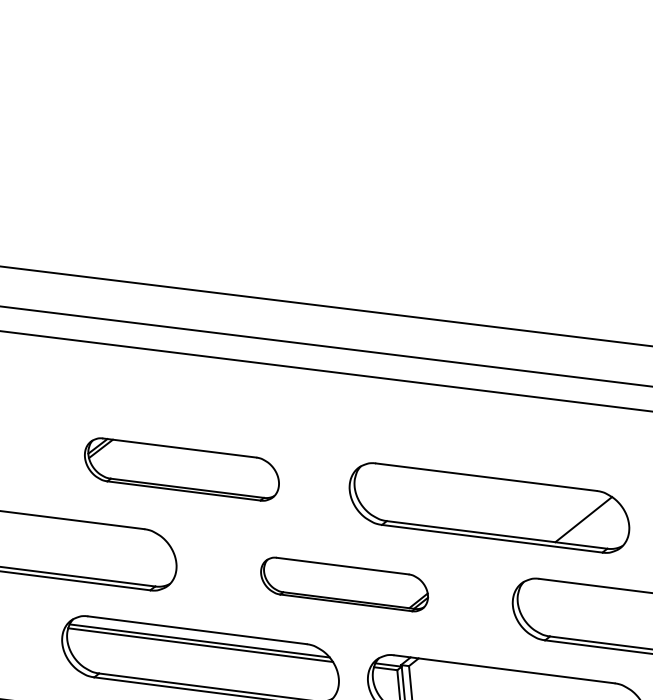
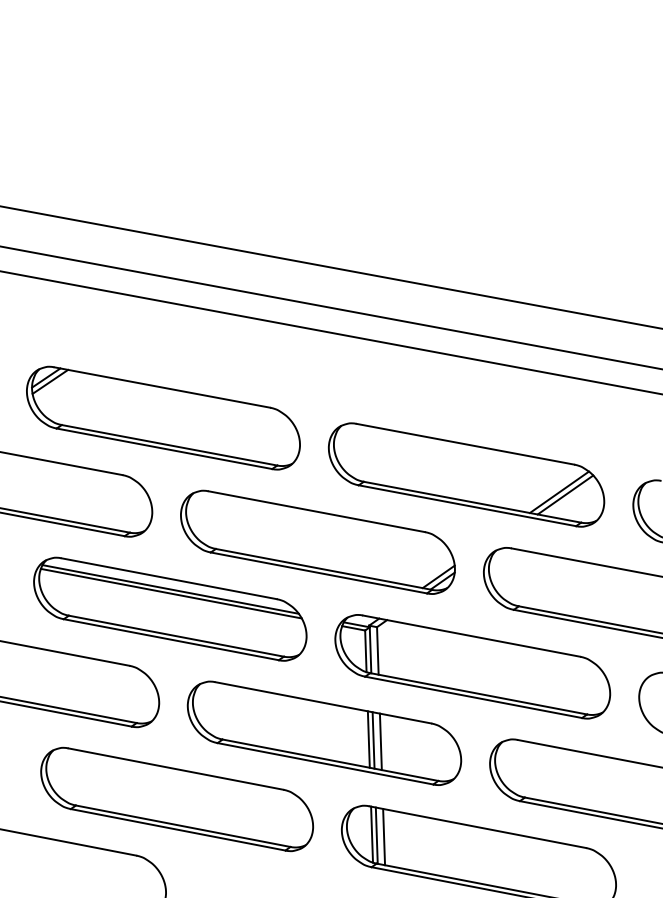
part: (181, 468) -> (163, 417), size x1.43
line: (589, 521) -> (565, 494), added
part: (344, 583) -> (317, 541), size x1.67

